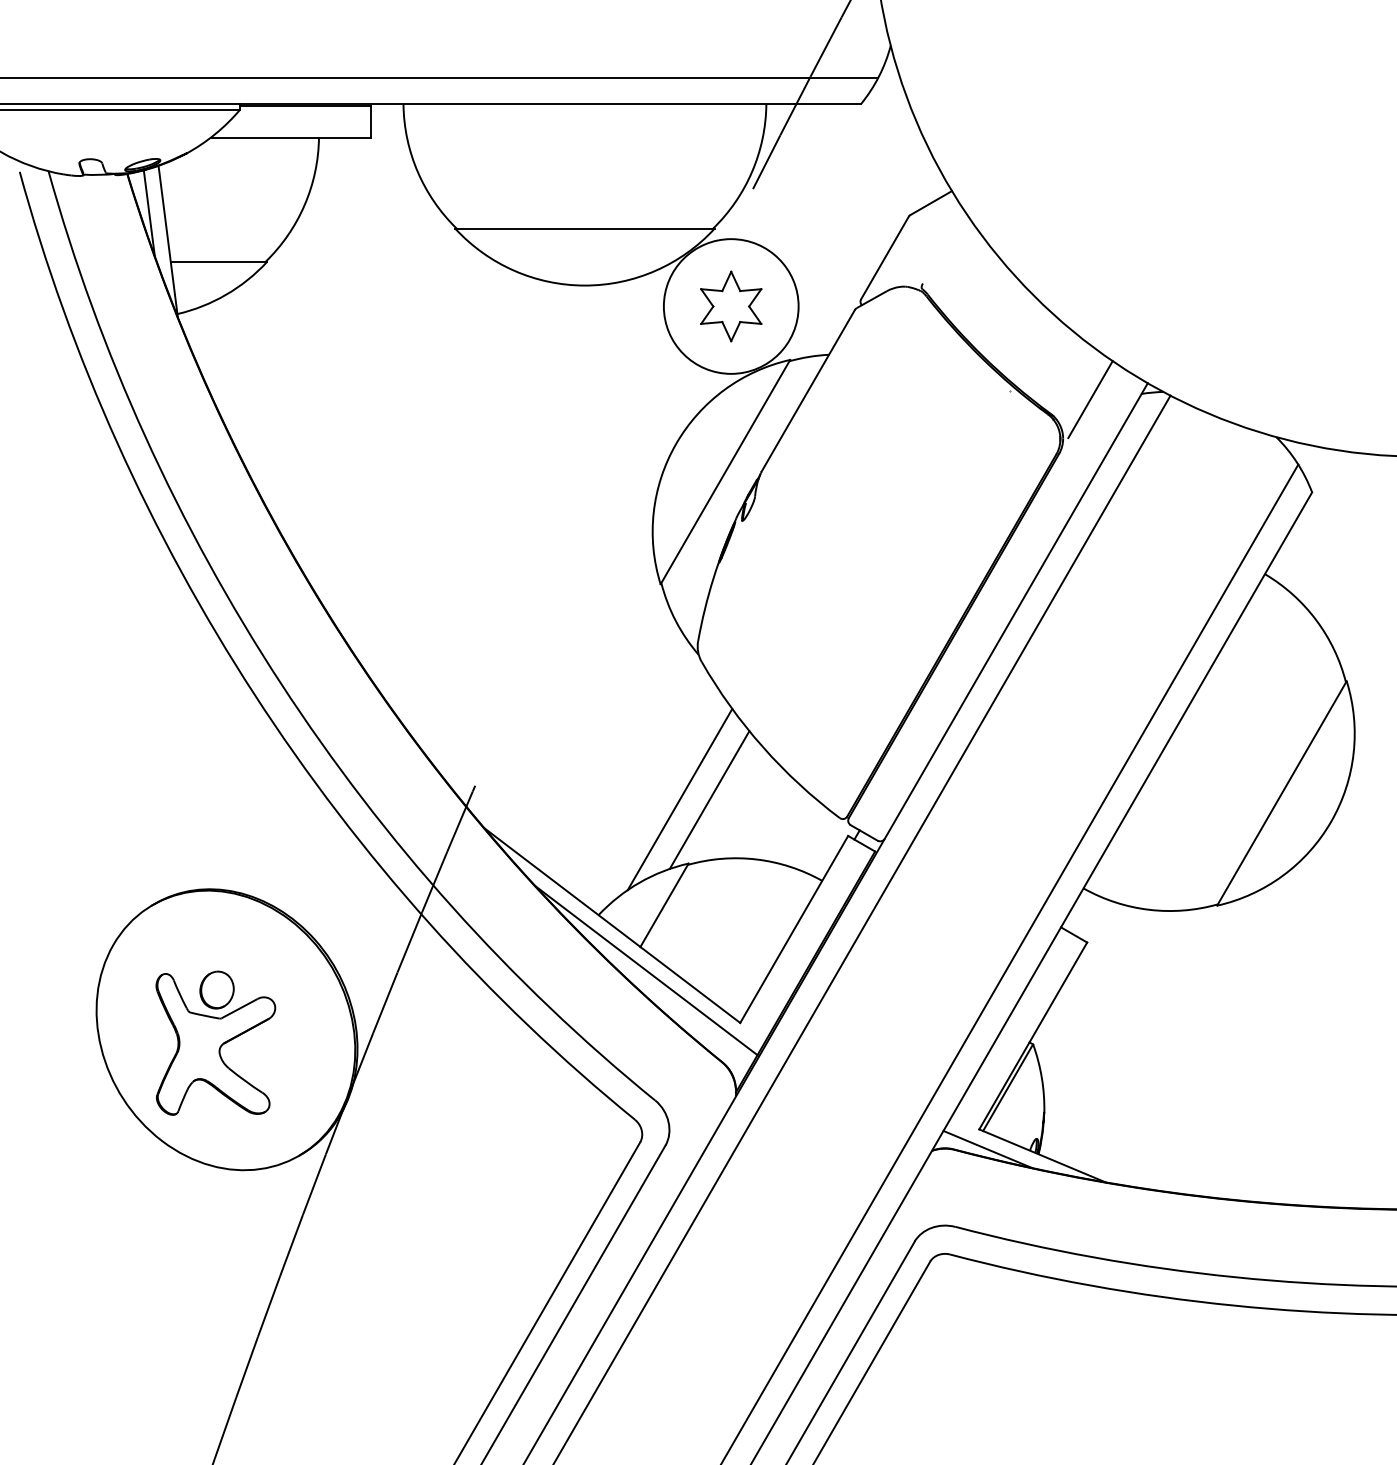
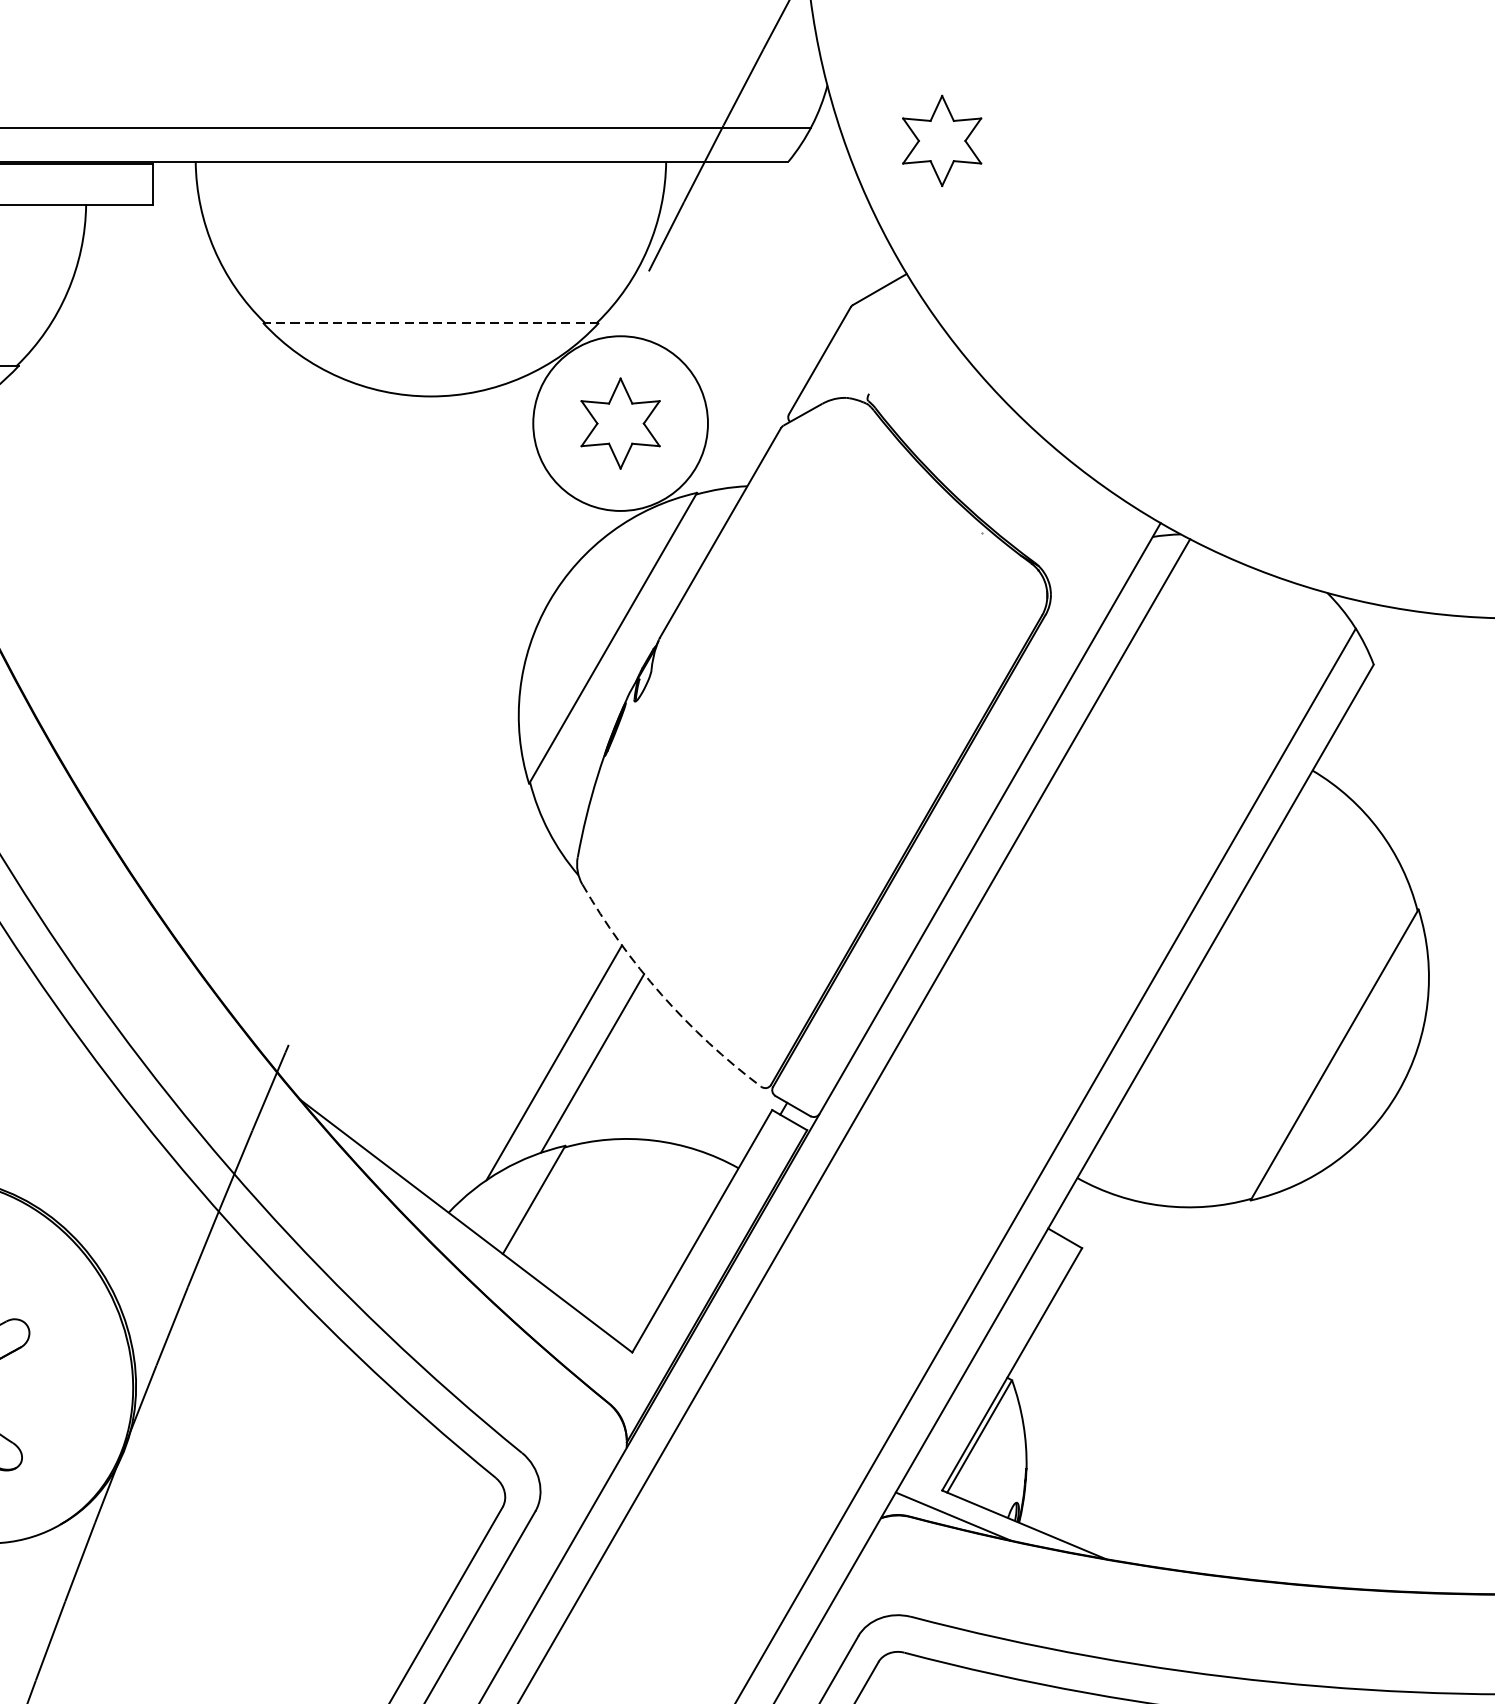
part: (979, 88) -> (942, 140), added
line: (584, 228) -> (430, 322), solid -> dashed
line: (1090, 399) -> (1086, 544), removed
arc: (762, 747) -> (661, 995), solid -> dashed
line: (646, 970) -> (510, 1284), removed

